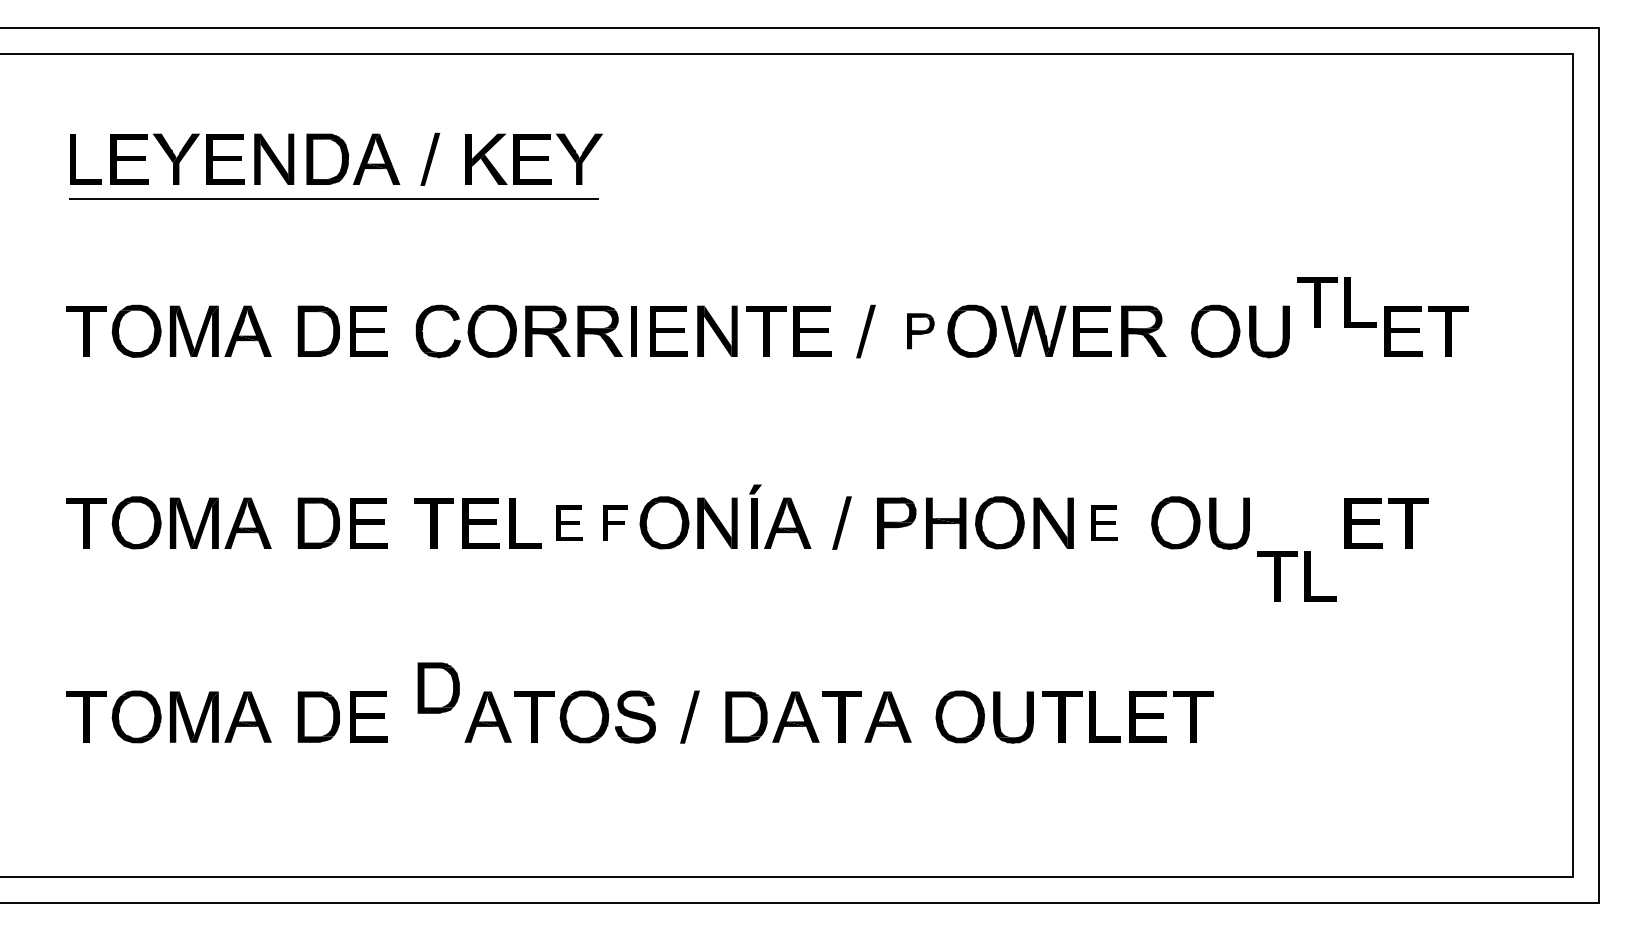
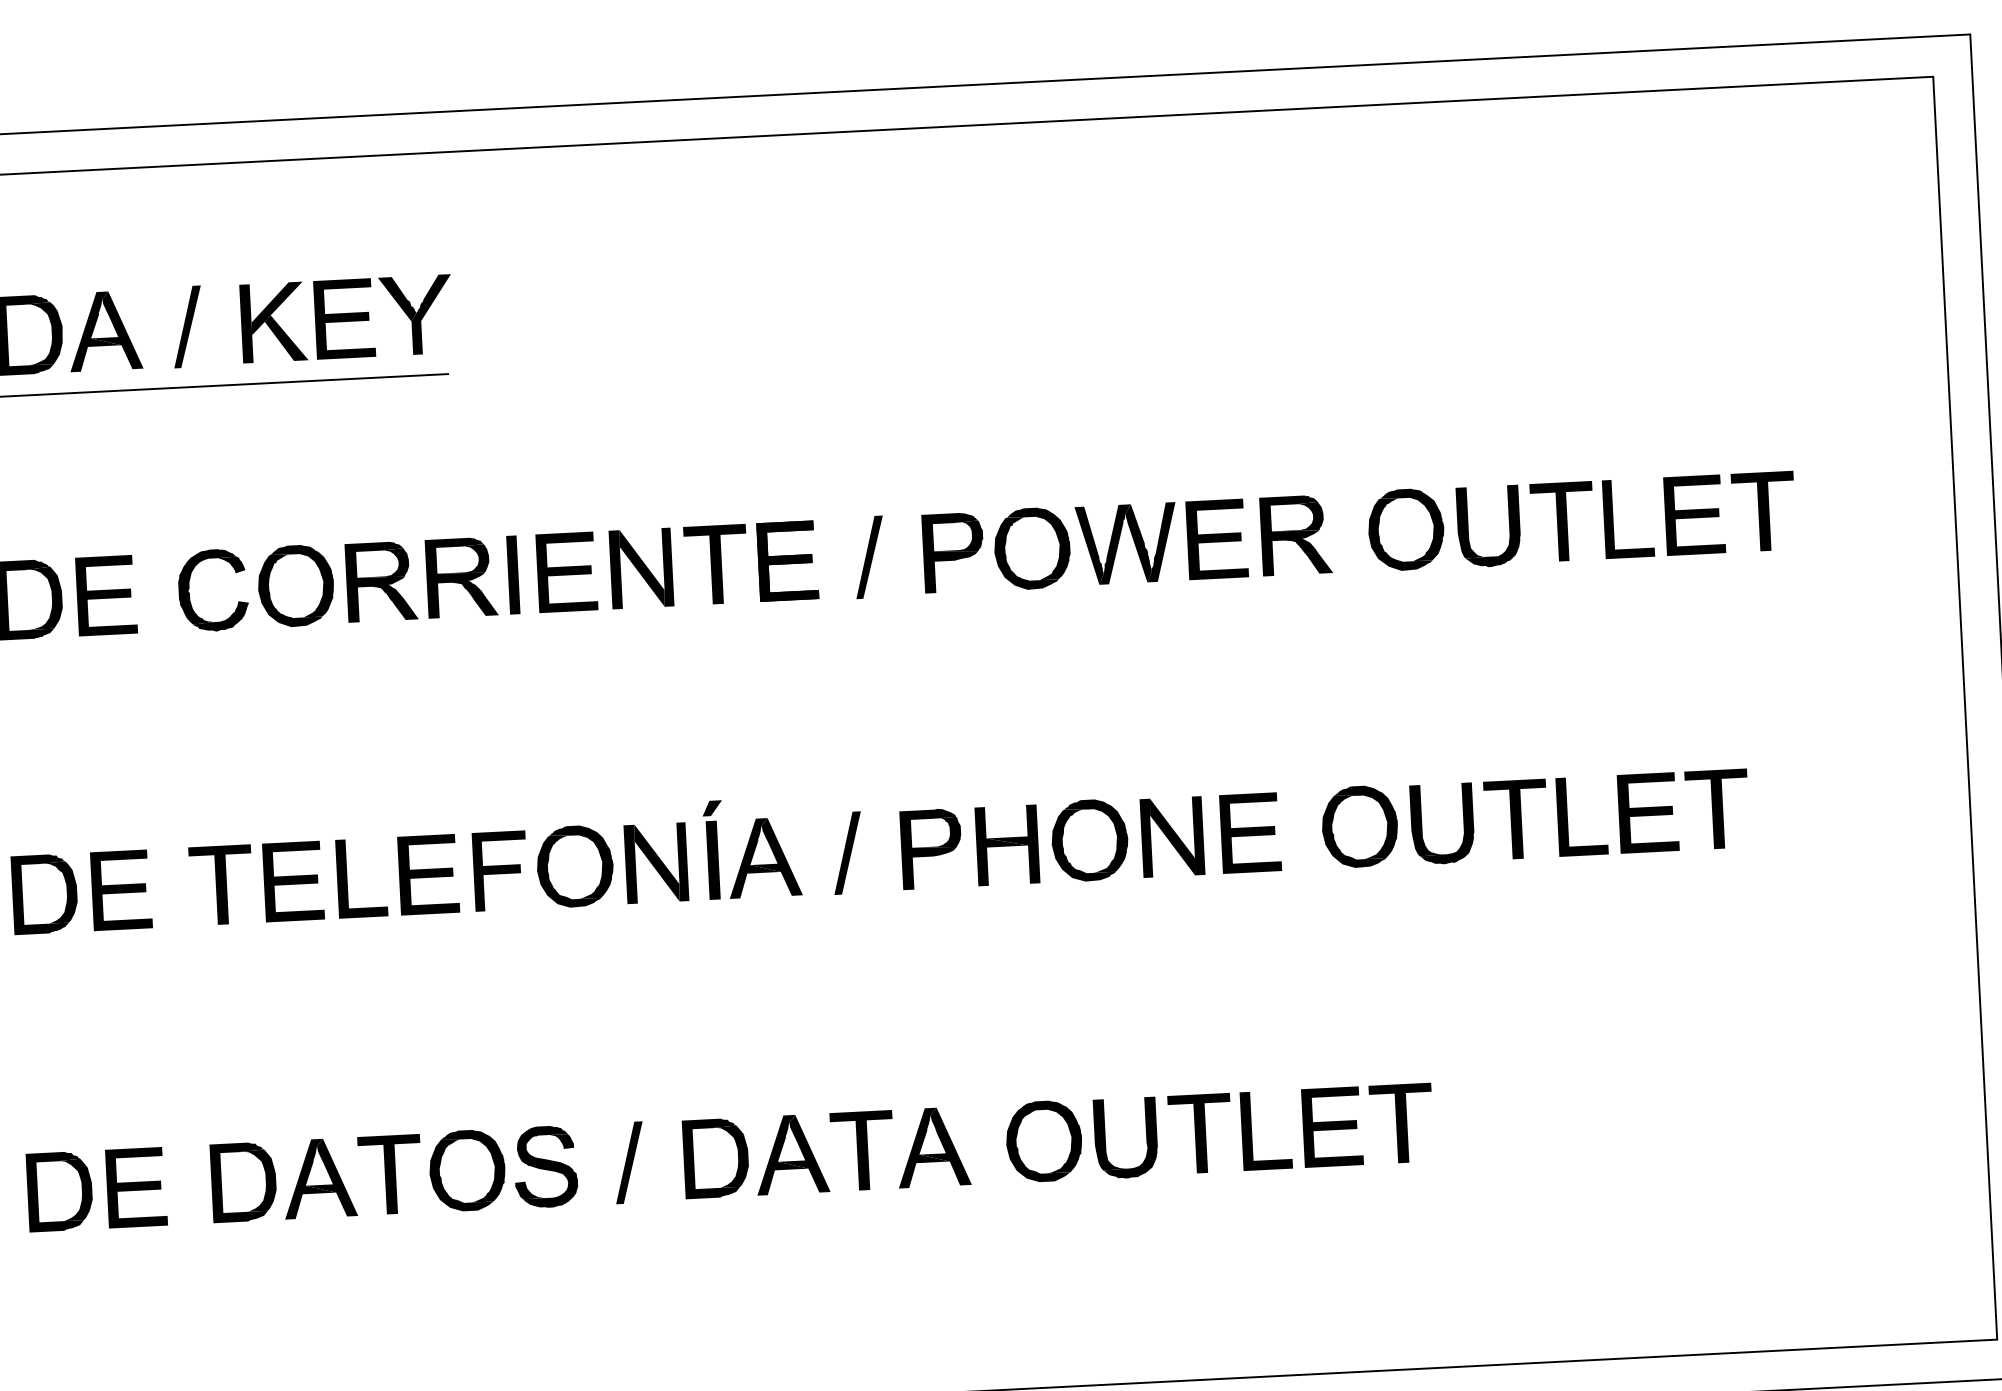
part: (1344, 302) -> (1603, 520), moved
part: (920, 330) -> (953, 551), size x1.43
part: (568, 523) -> (427, 875), size x1.43
part: (615, 523) -> (500, 871), size x1.43
part: (1104, 523) -> (1250, 833), size x1.43
part: (1304, 576) -> (1557, 817), moved
part: (438, 687) -> (243, 1181), moved

